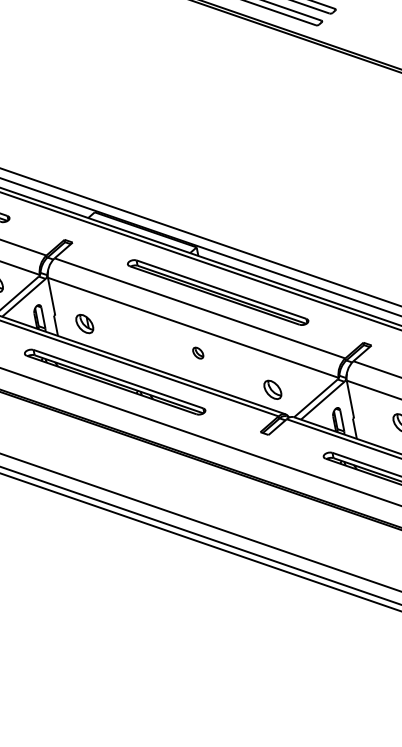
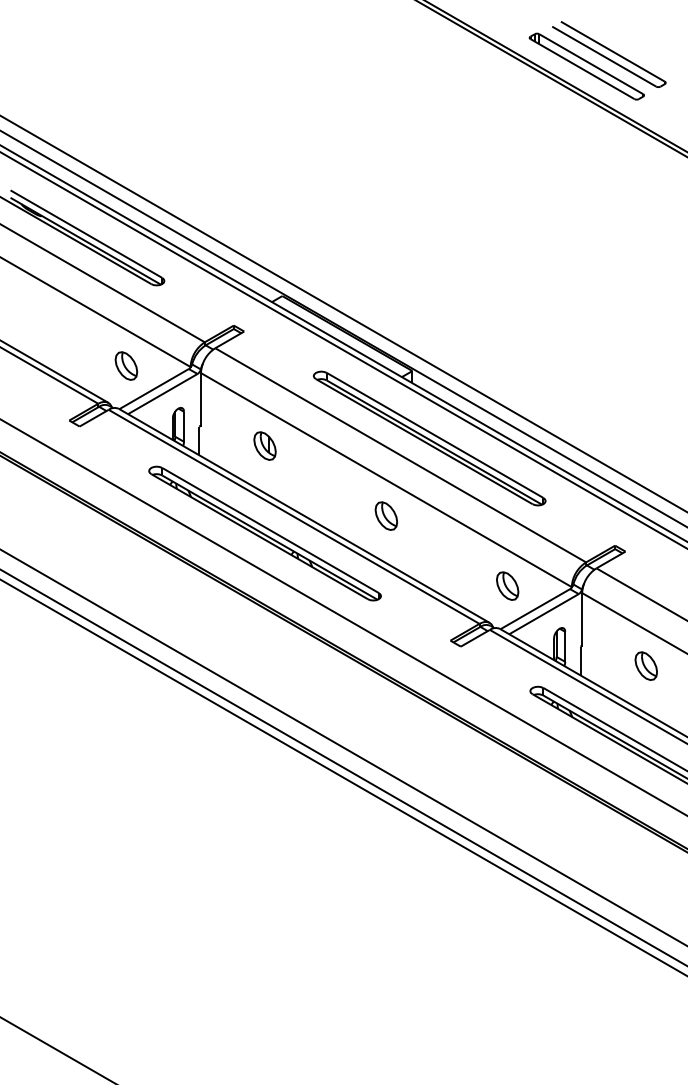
part: (84, 323) -> (264, 445), moved
part: (198, 352) -> (386, 515), size x1.67
part: (272, 389) -> (507, 585), moved

